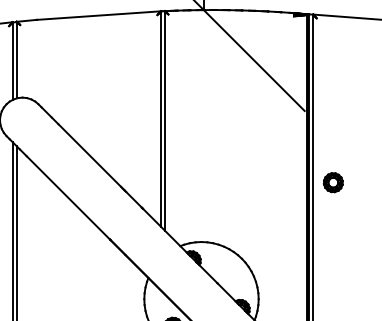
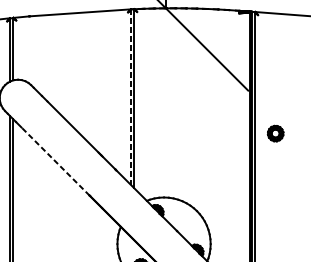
line: (160, 119) -> (130, 97), solid -> dashed
part: (333, 182) -> (275, 133), moved
line: (68, 197) -> (55, 161), solid -> dashed

